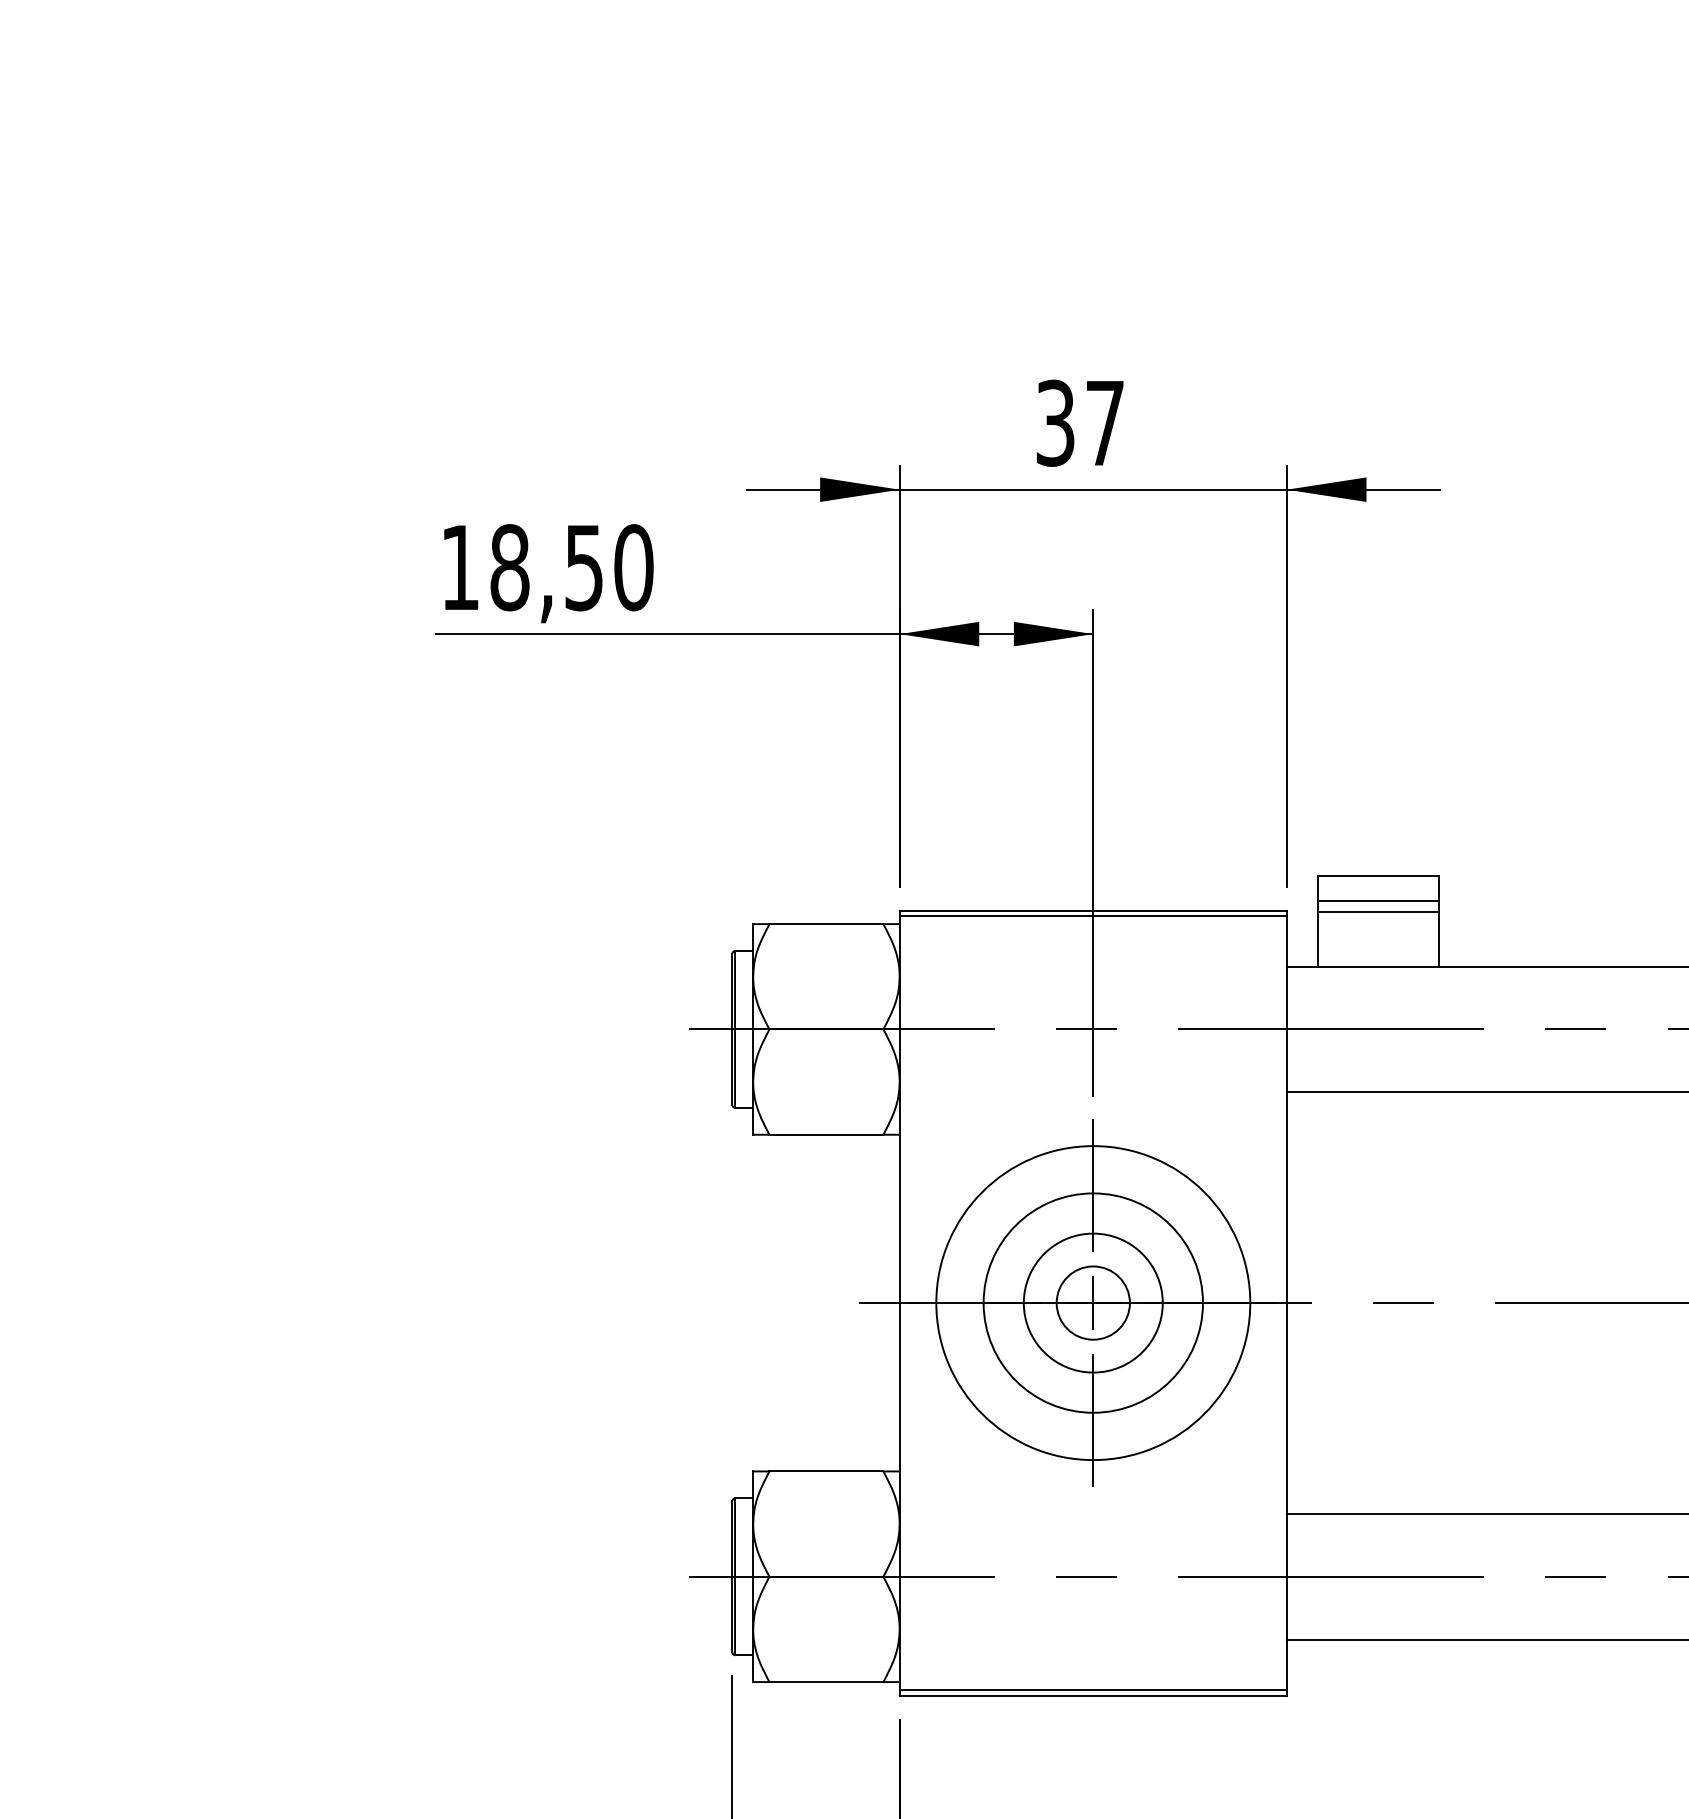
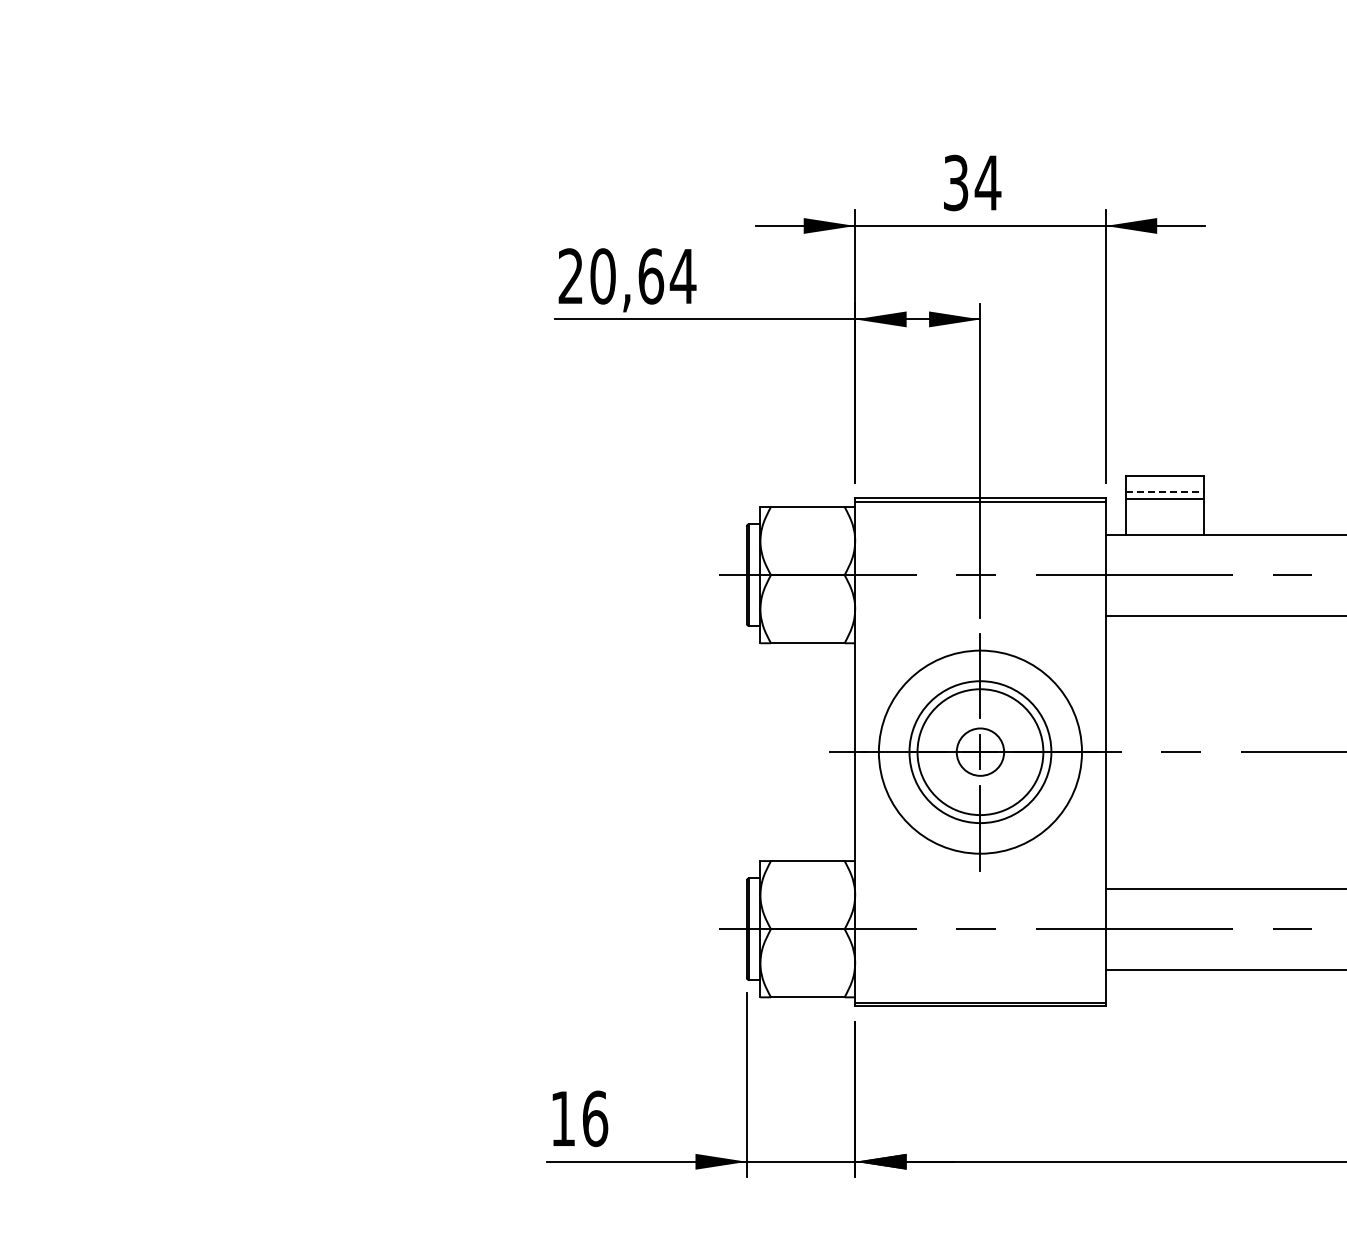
text: (1104, 422) -> (987, 182), 37 -> 34
text: (547, 567) -> (627, 276), 18,50 -> 20,64
line: (1377, 901) -> (1164, 492), solid -> dashed
circle: (1093, 1303) -> (980, 752), size x1.4

